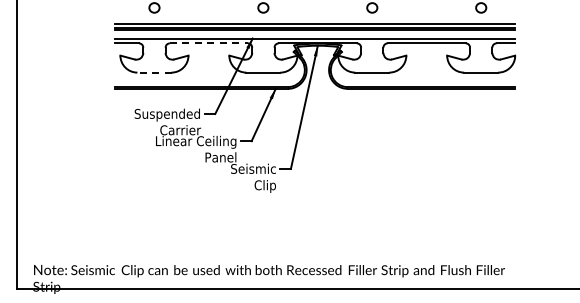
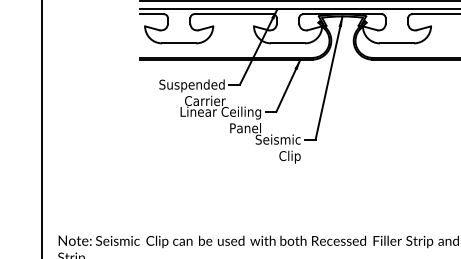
line: (209, 43) -> (234, 14), dashed -> solid
line: (153, 72) -> (178, 43), dashed -> solid

